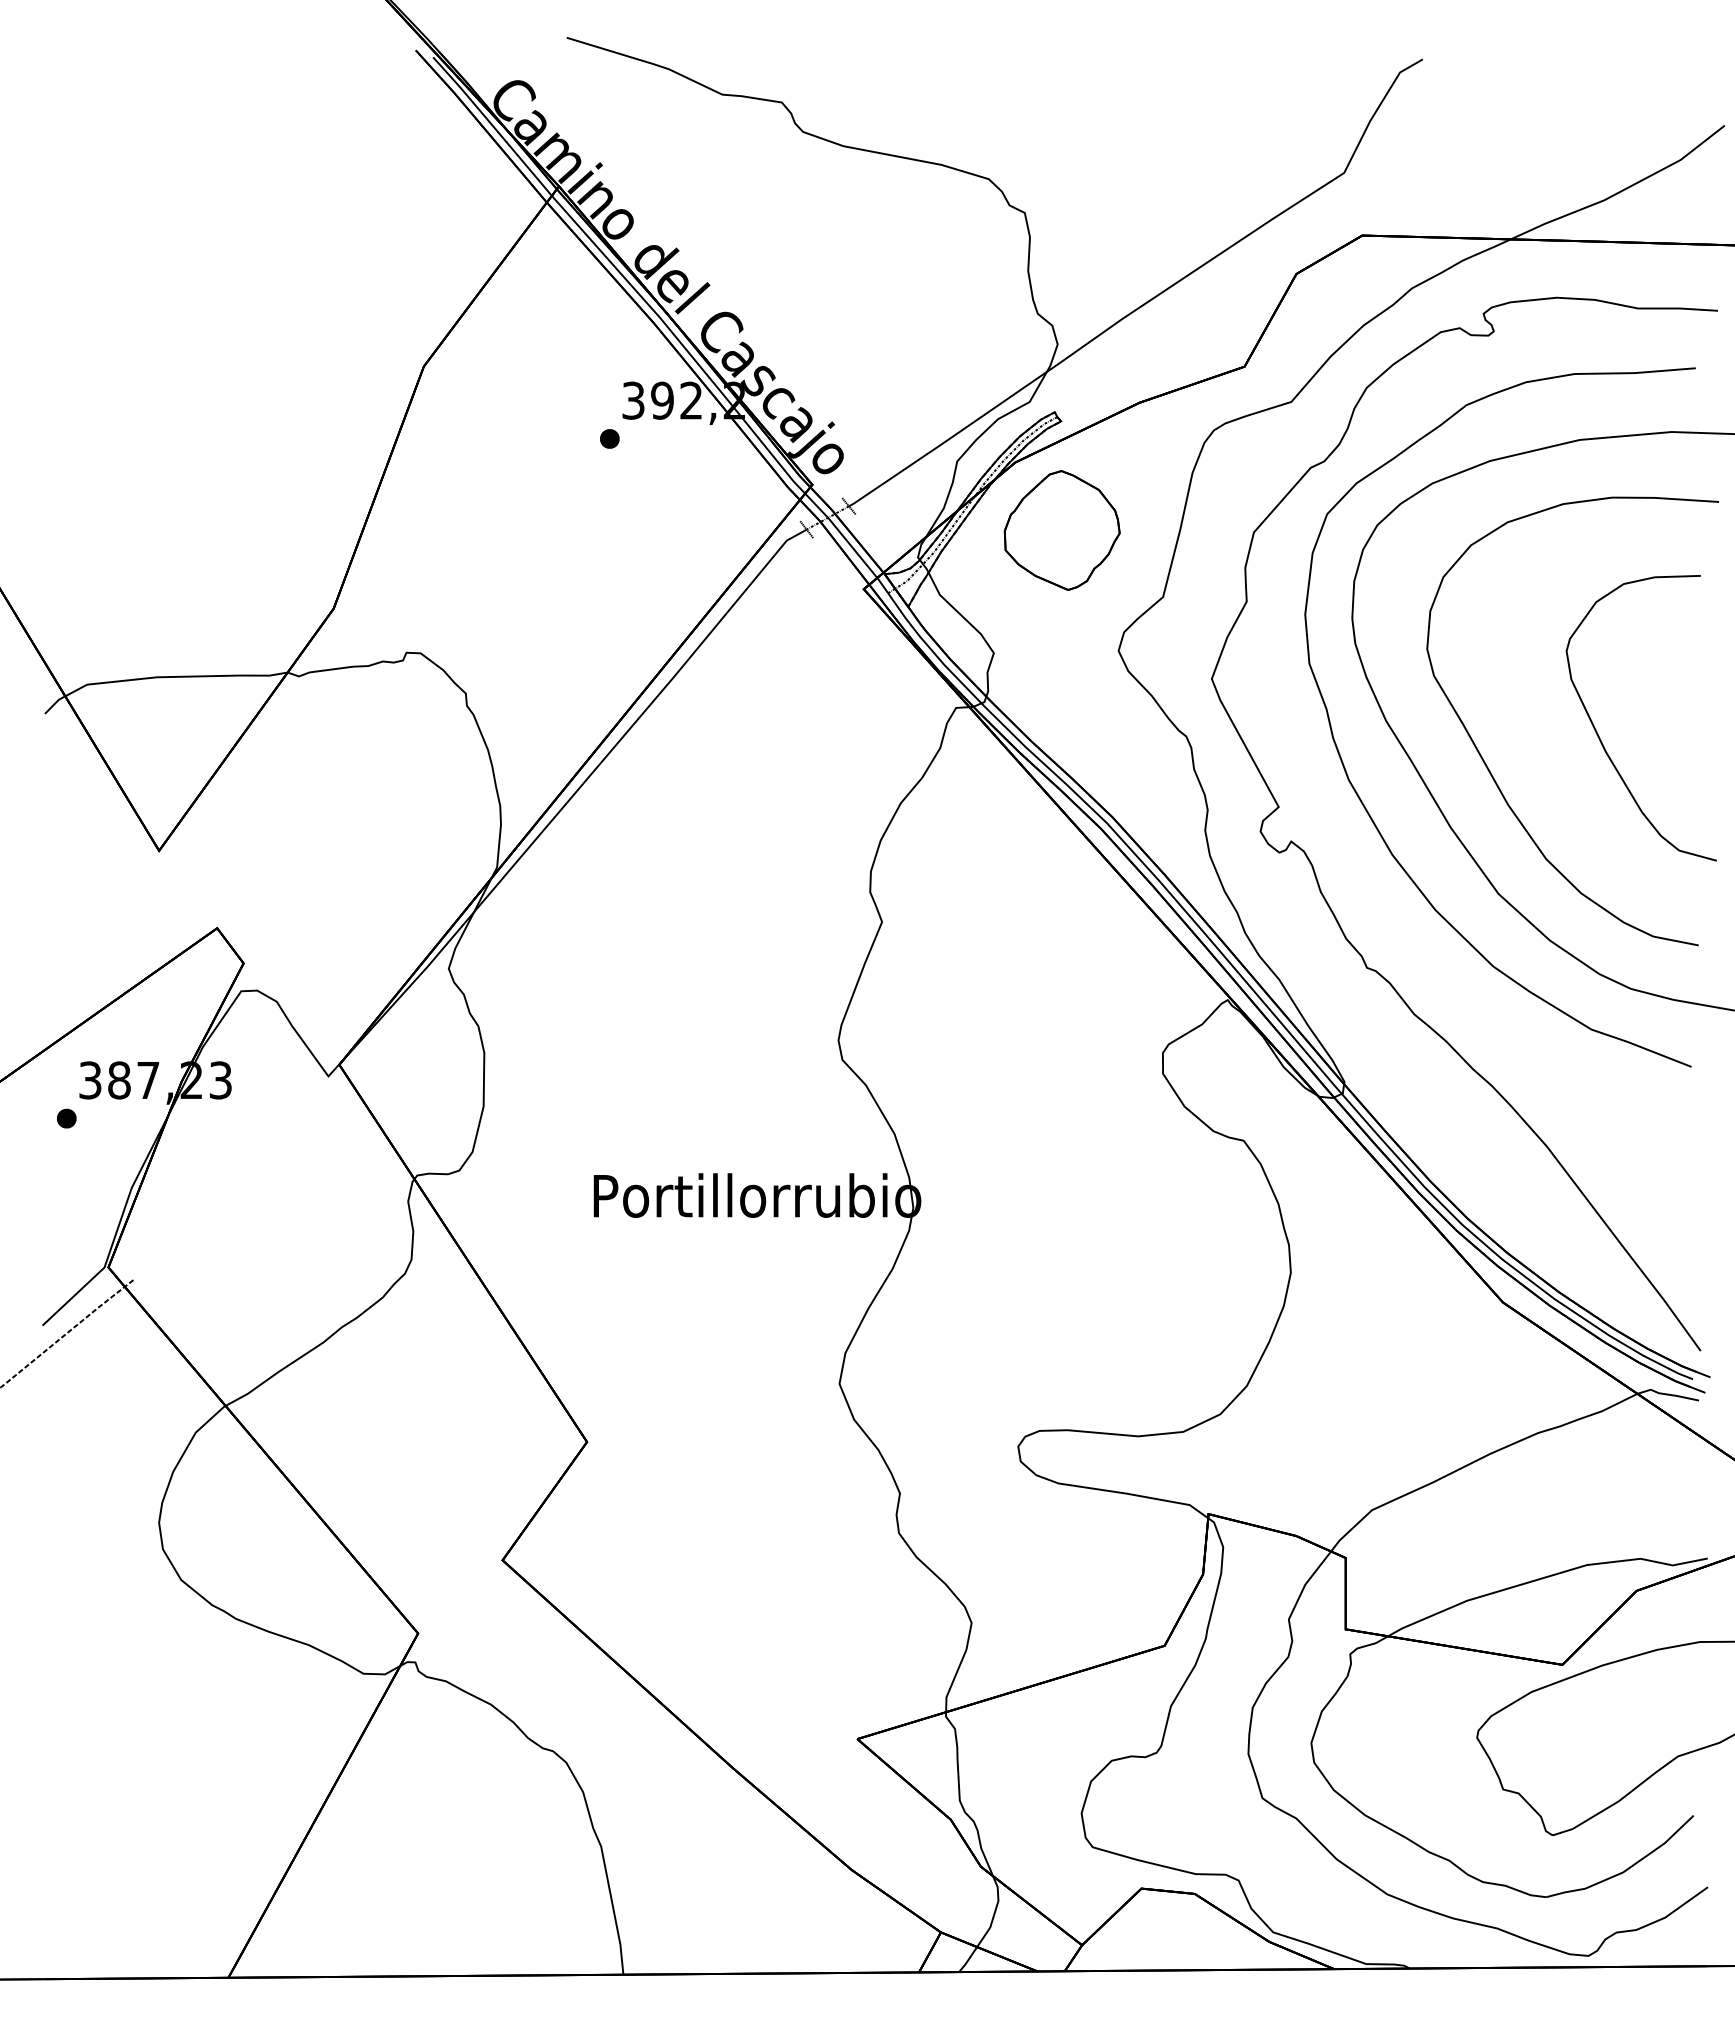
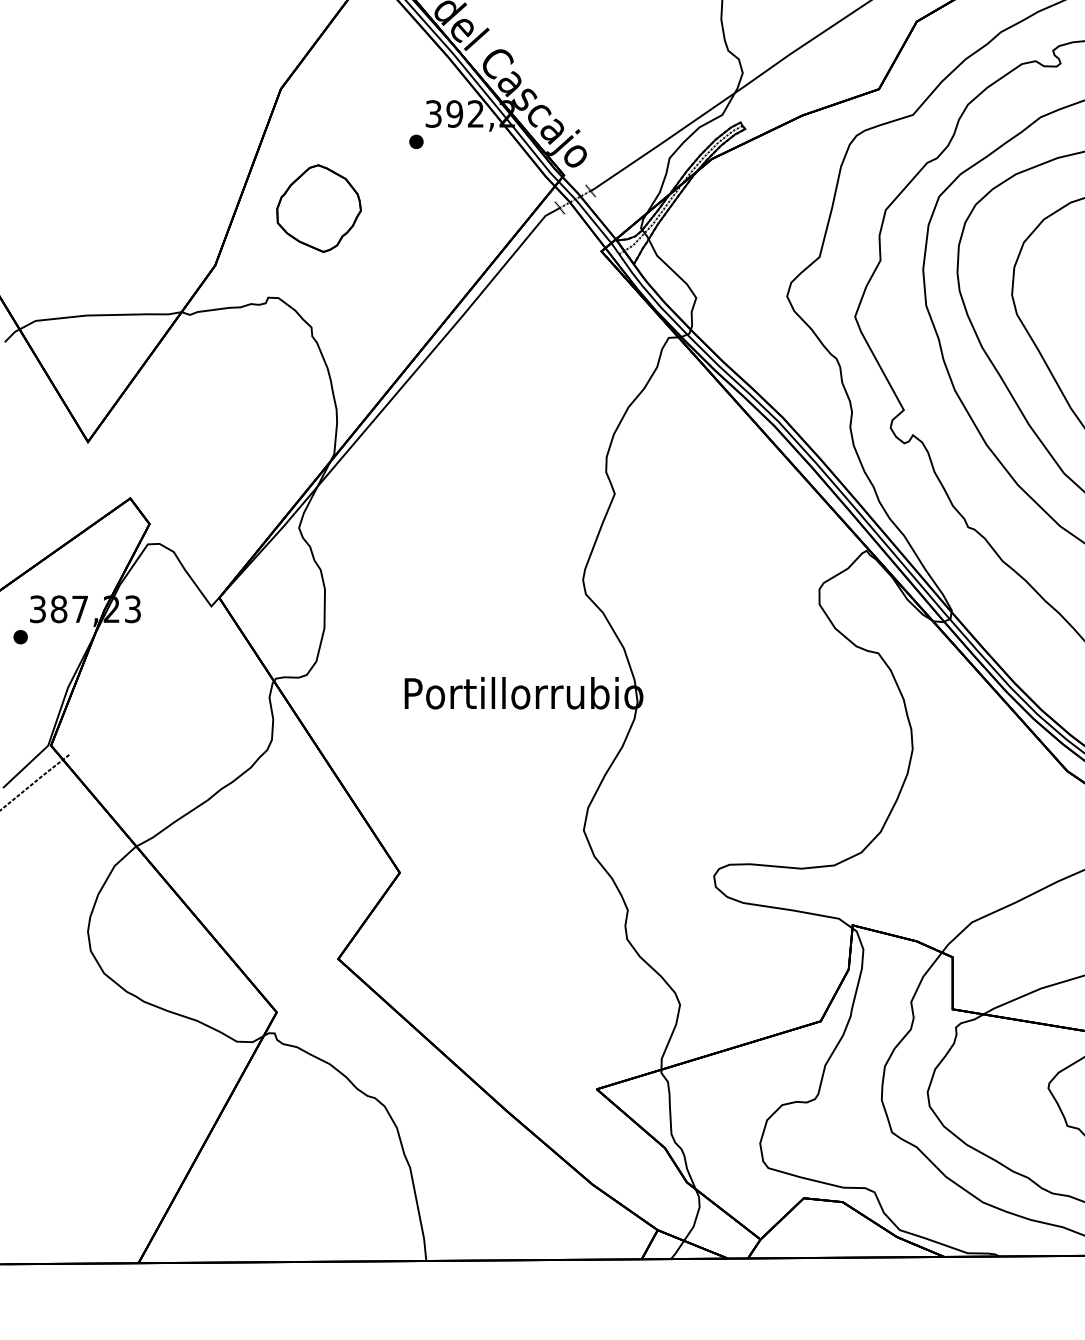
part: (1061, 530) -> (318, 208), moved

